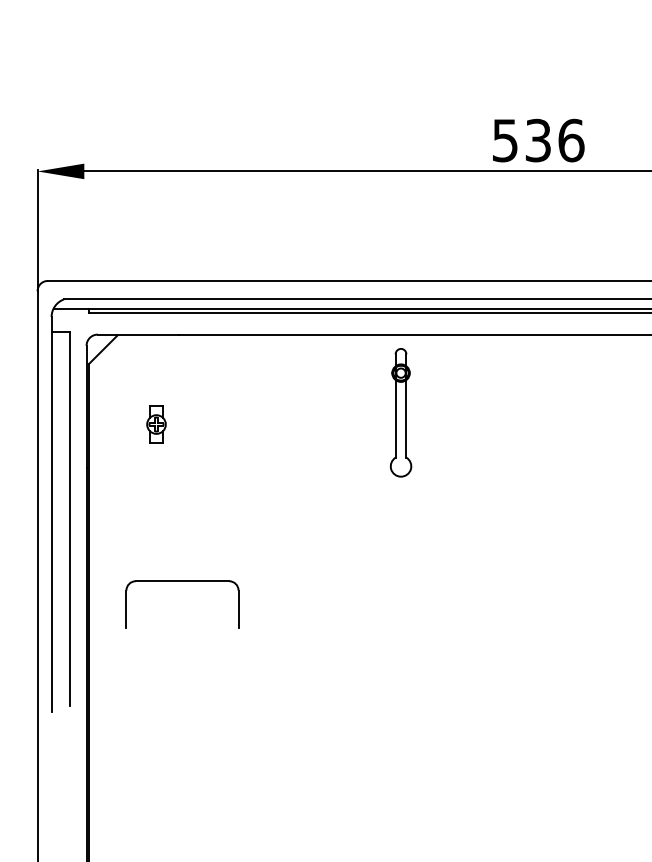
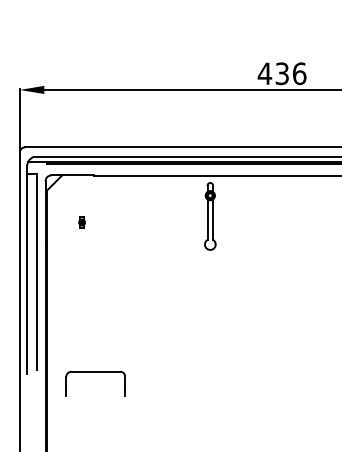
text: (504, 140) -> (264, 73), 536 -> 436
part: (155, 424) -> (81, 222), size x0.6
part: (181, 582) -> (95, 372), moved

